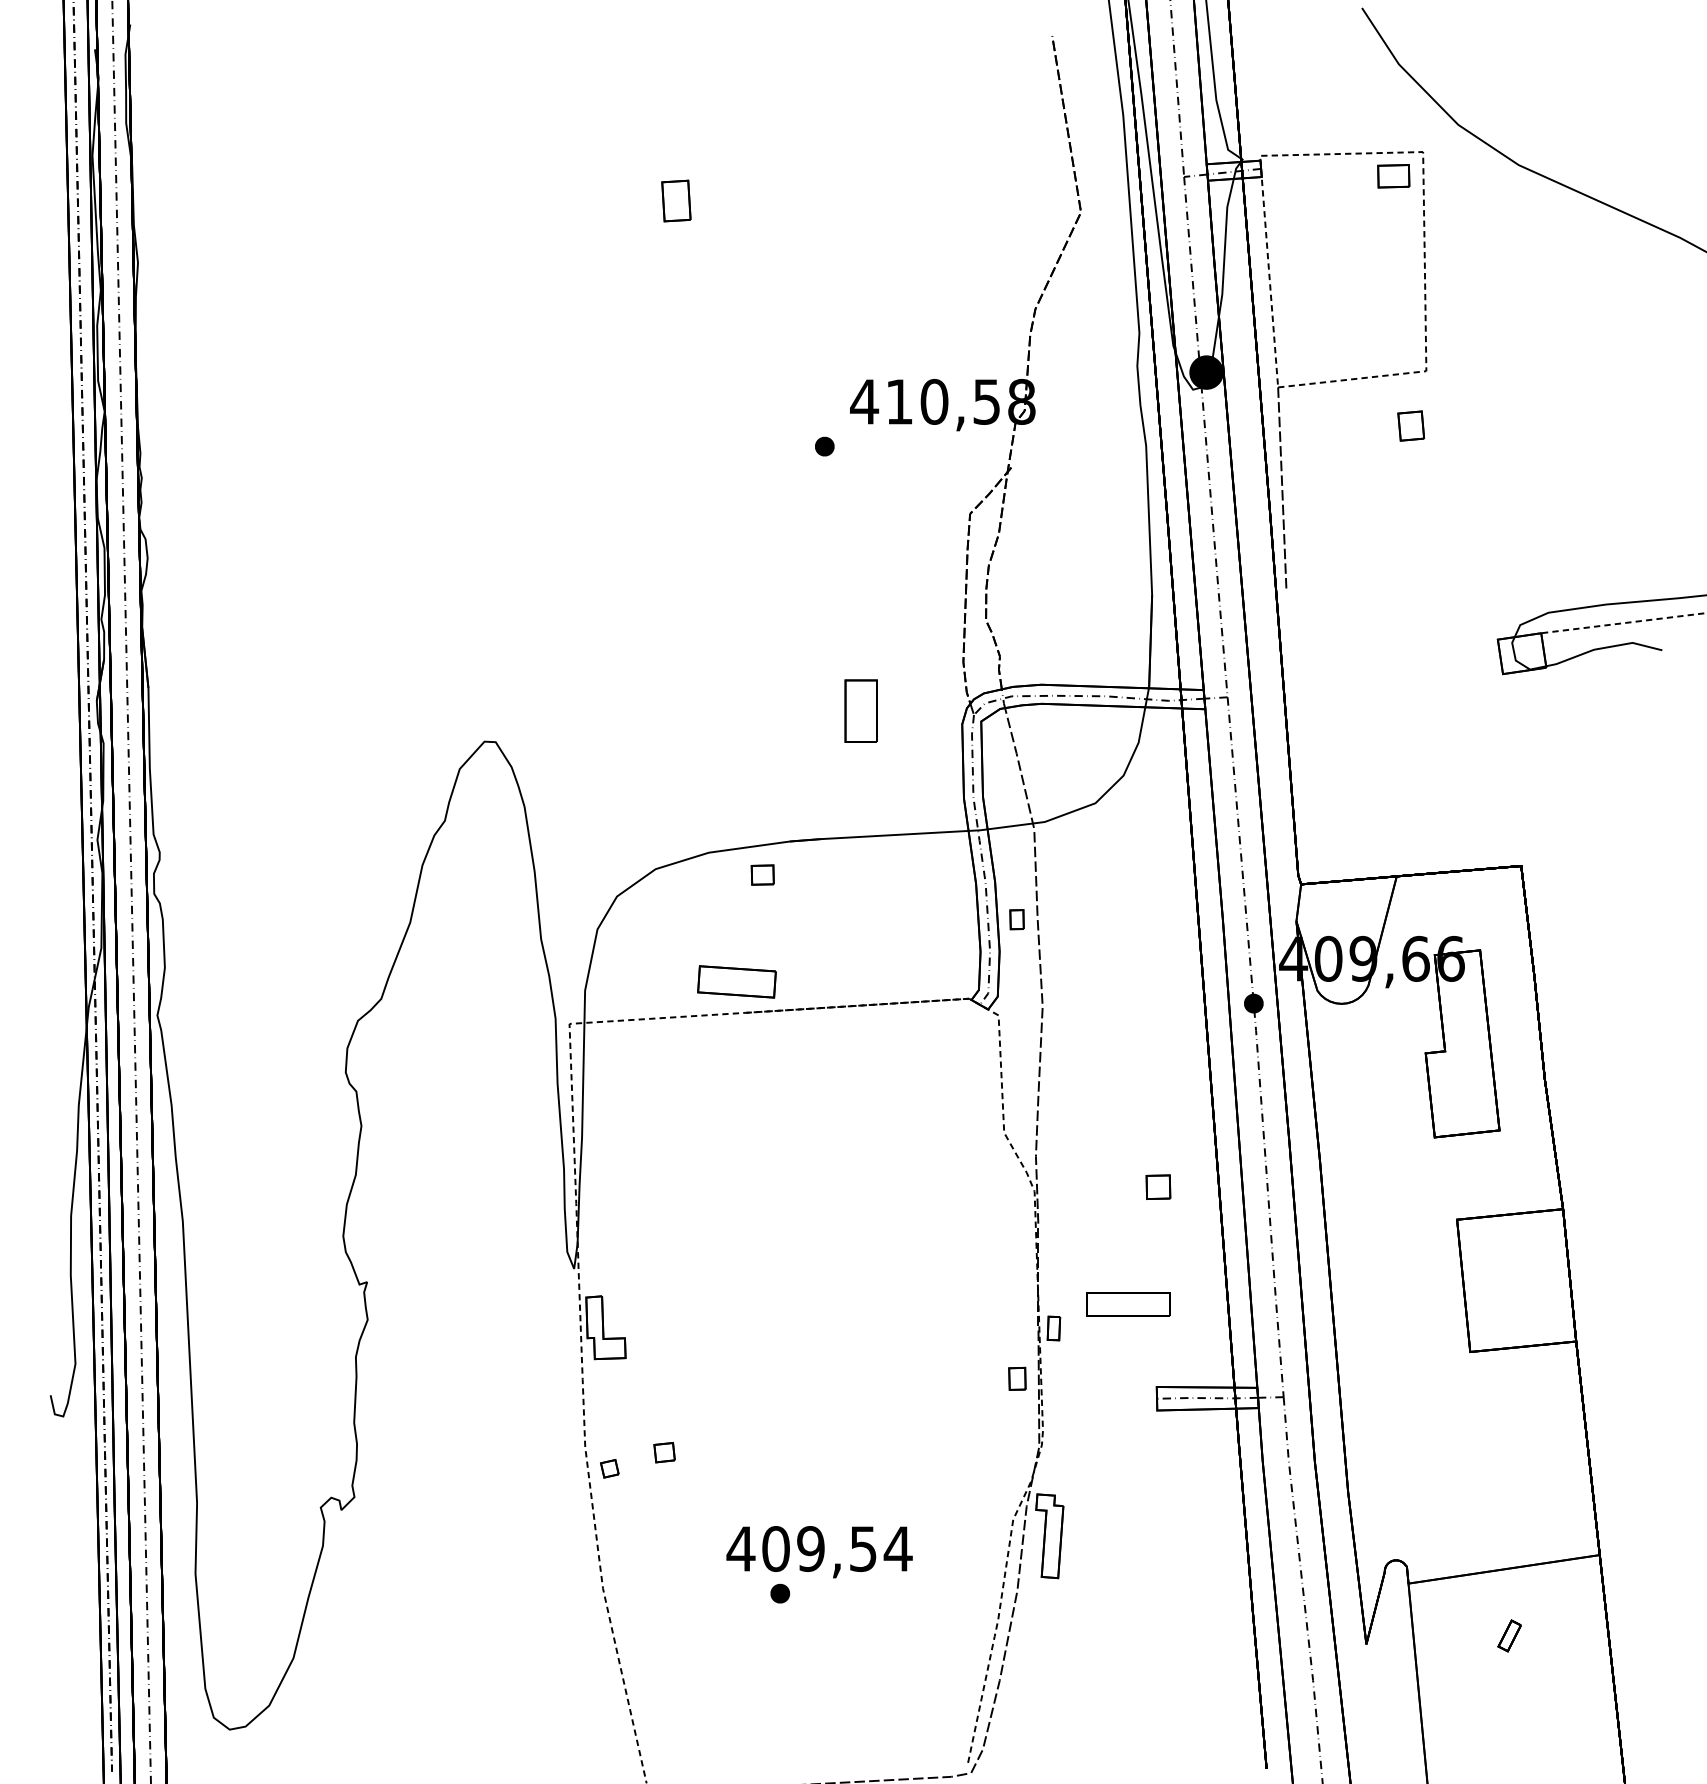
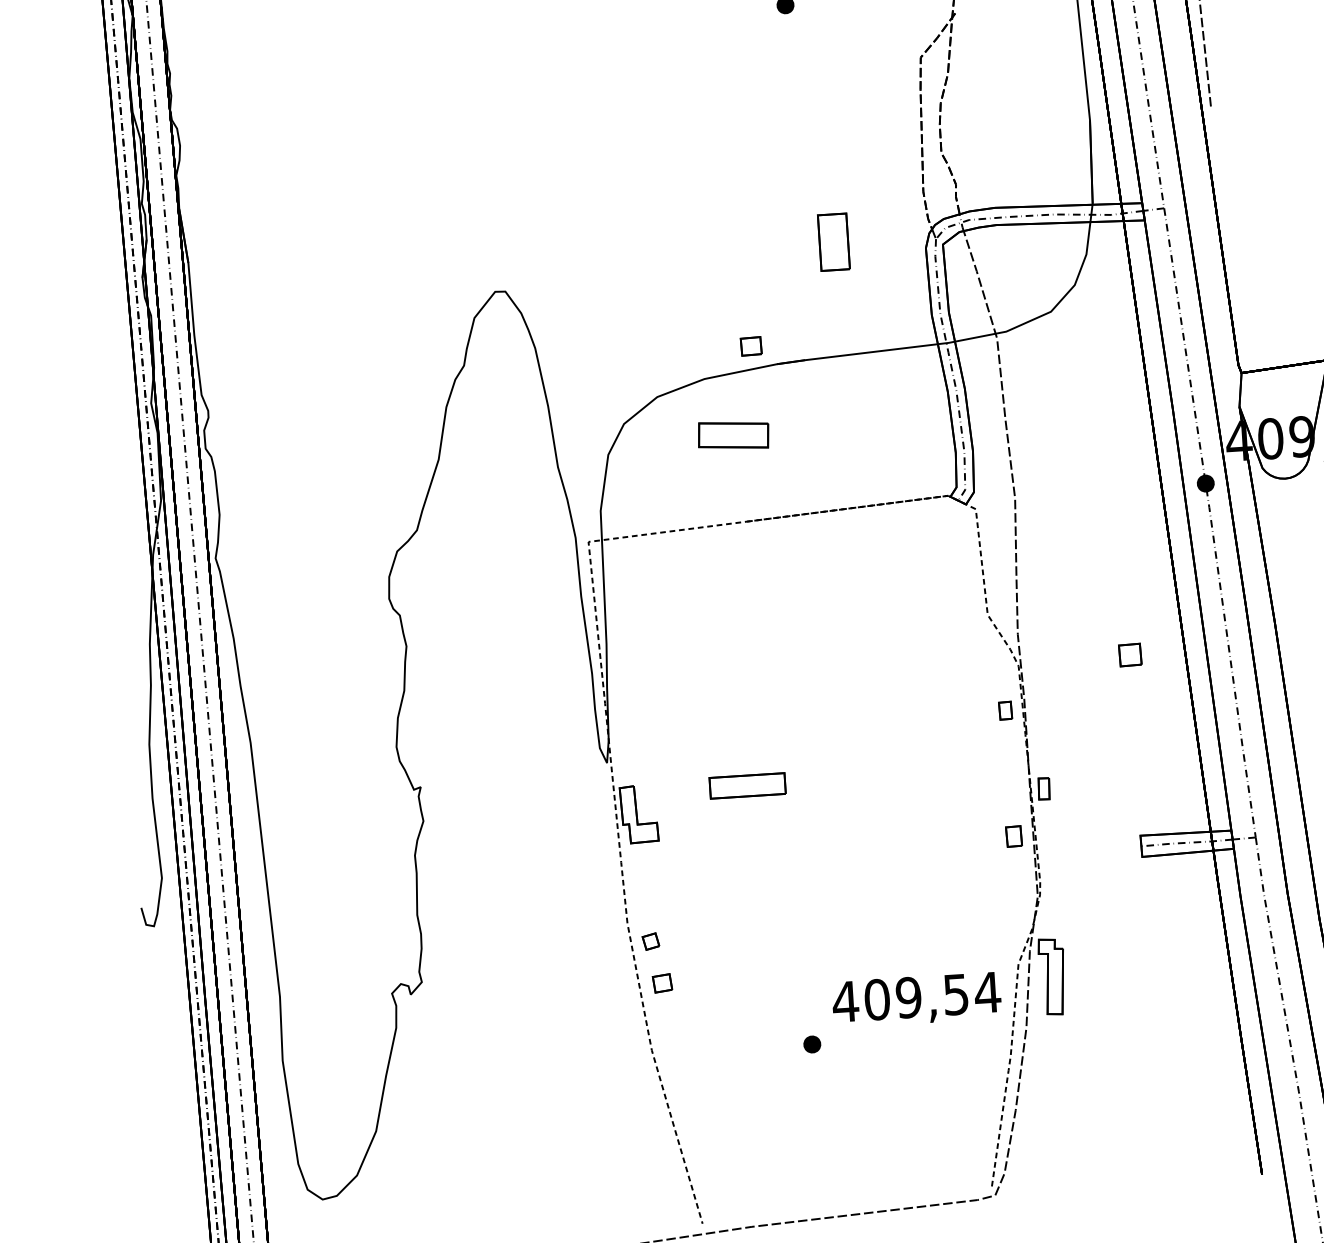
part: (762, 874) -> (750, 345), moved
part: (1016, 919) -> (1005, 710), moved
part: (736, 981) -> (733, 435), moved
part: (1128, 1304) -> (747, 786), moved
part: (664, 1452) -> (662, 983), moved
text: (819, 1552) -> (916, 1000), moved

